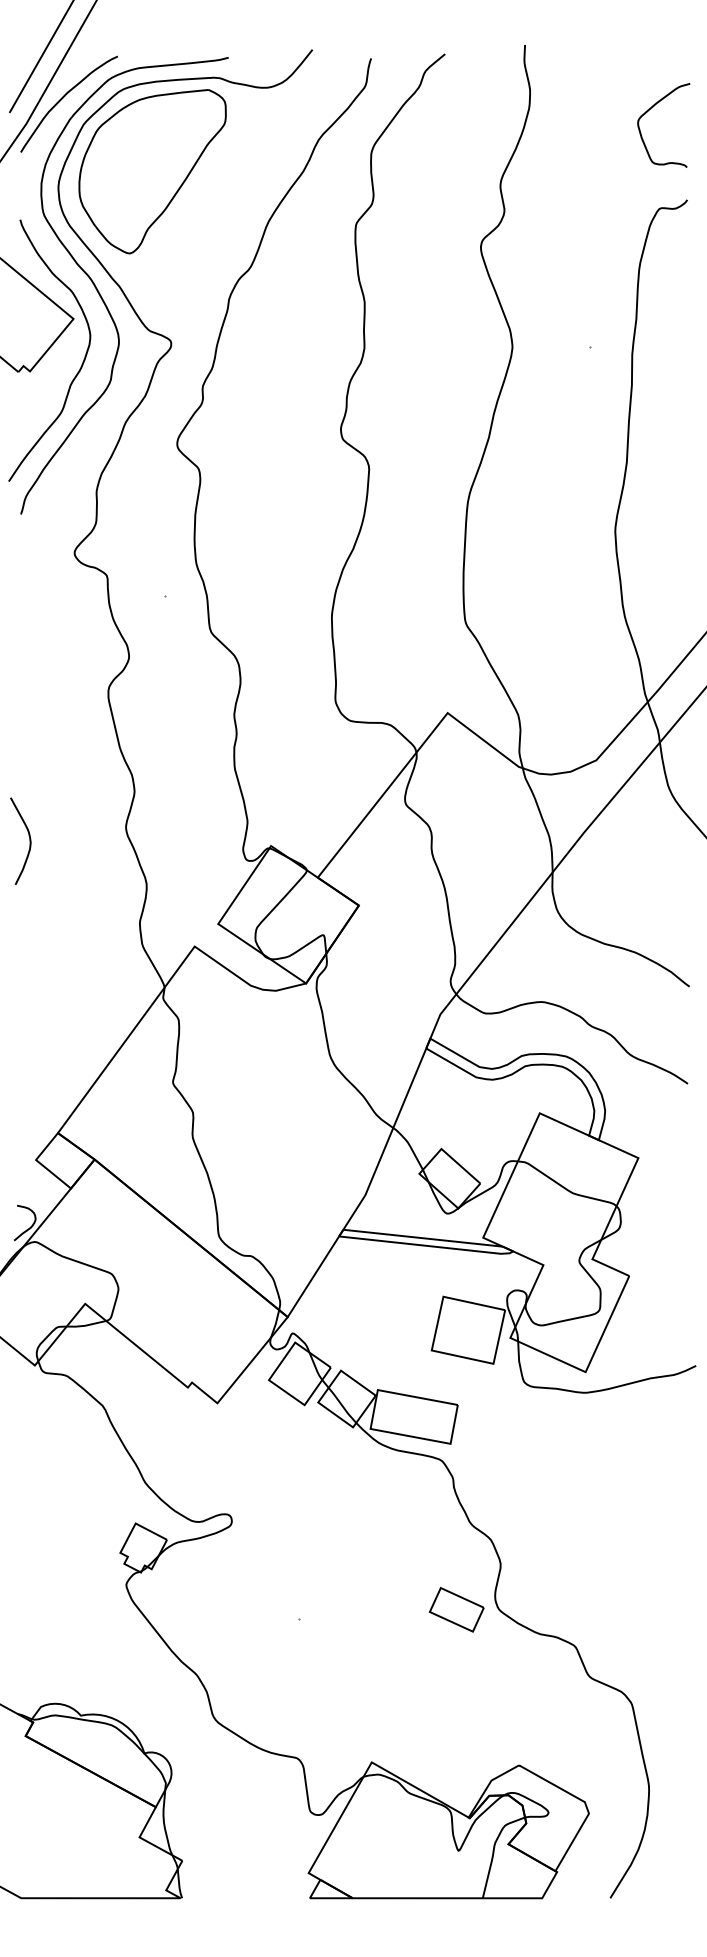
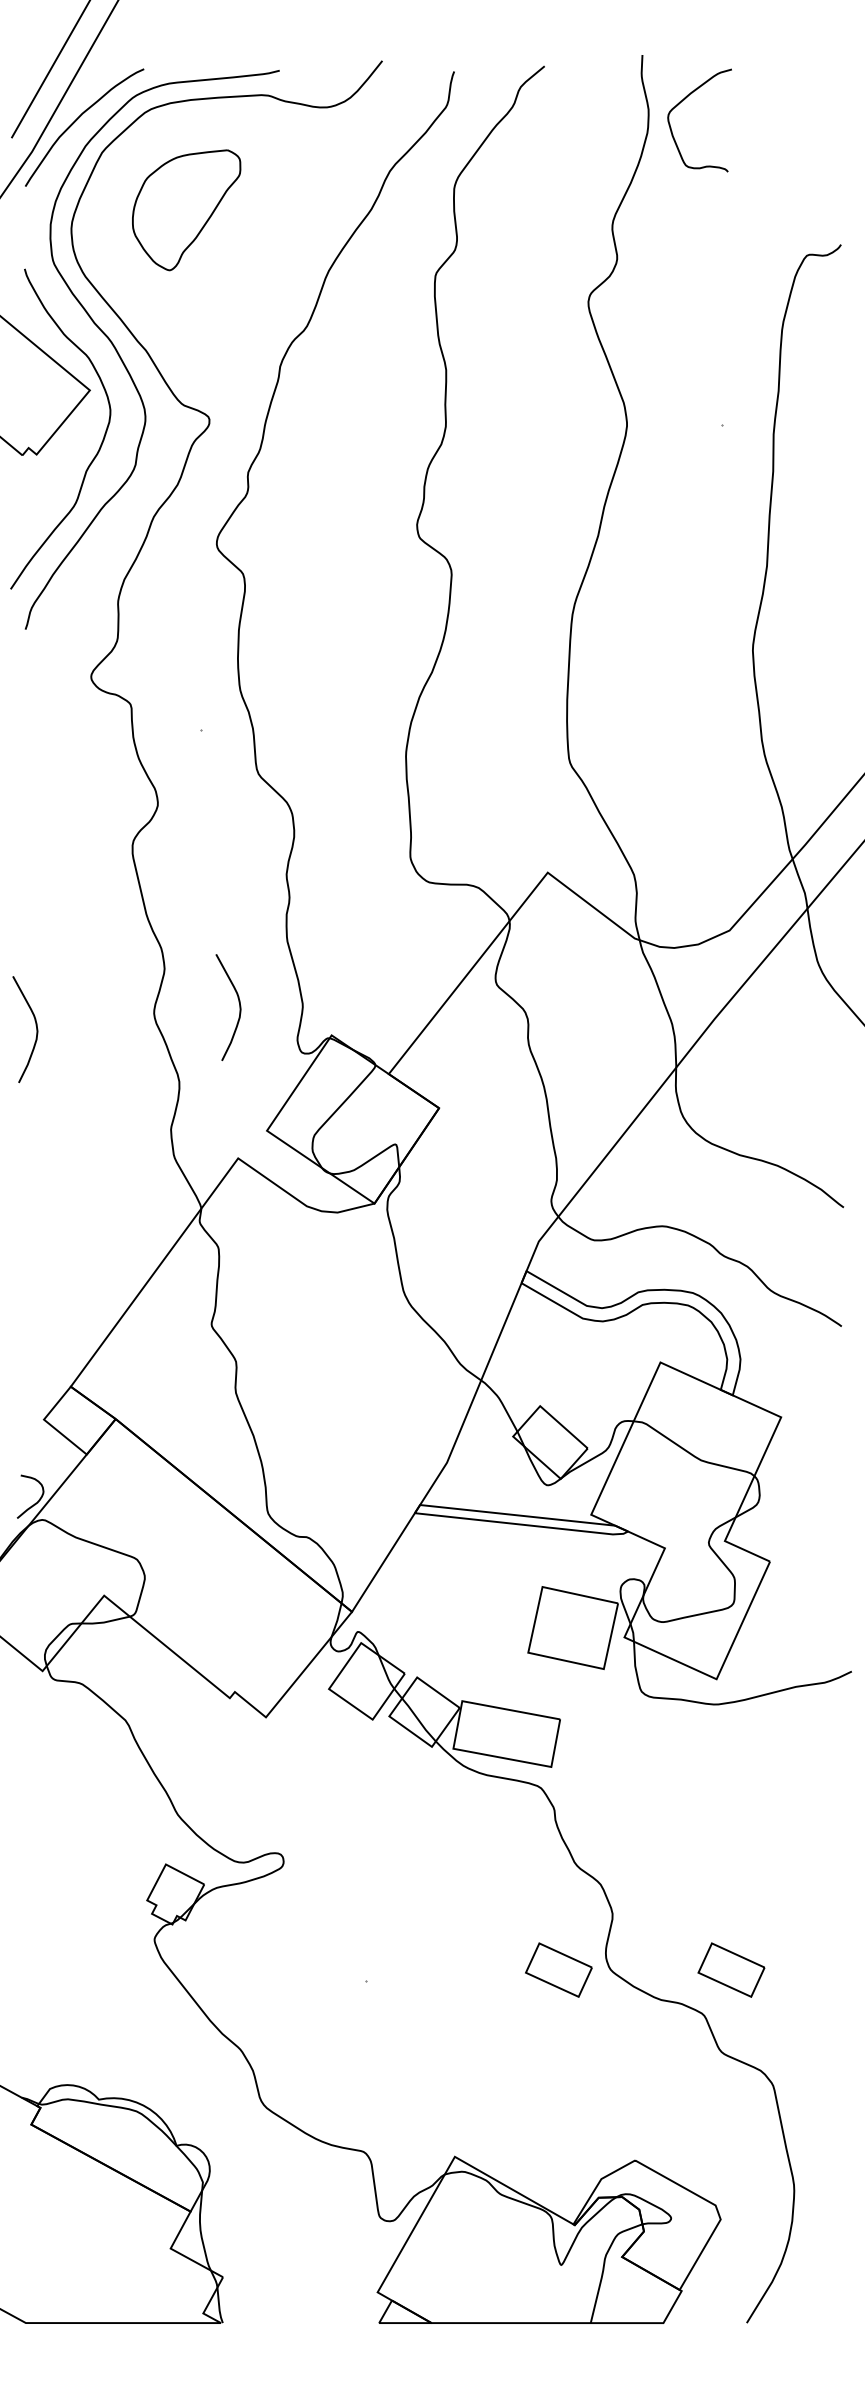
curve: (652, 108) -> (685, 99), moved
part: (152, 171) -> (186, 209), size x0.6
curve: (195, 822) -> (239, 1006), added
part: (597, 1609) -> (731, 1969), added

